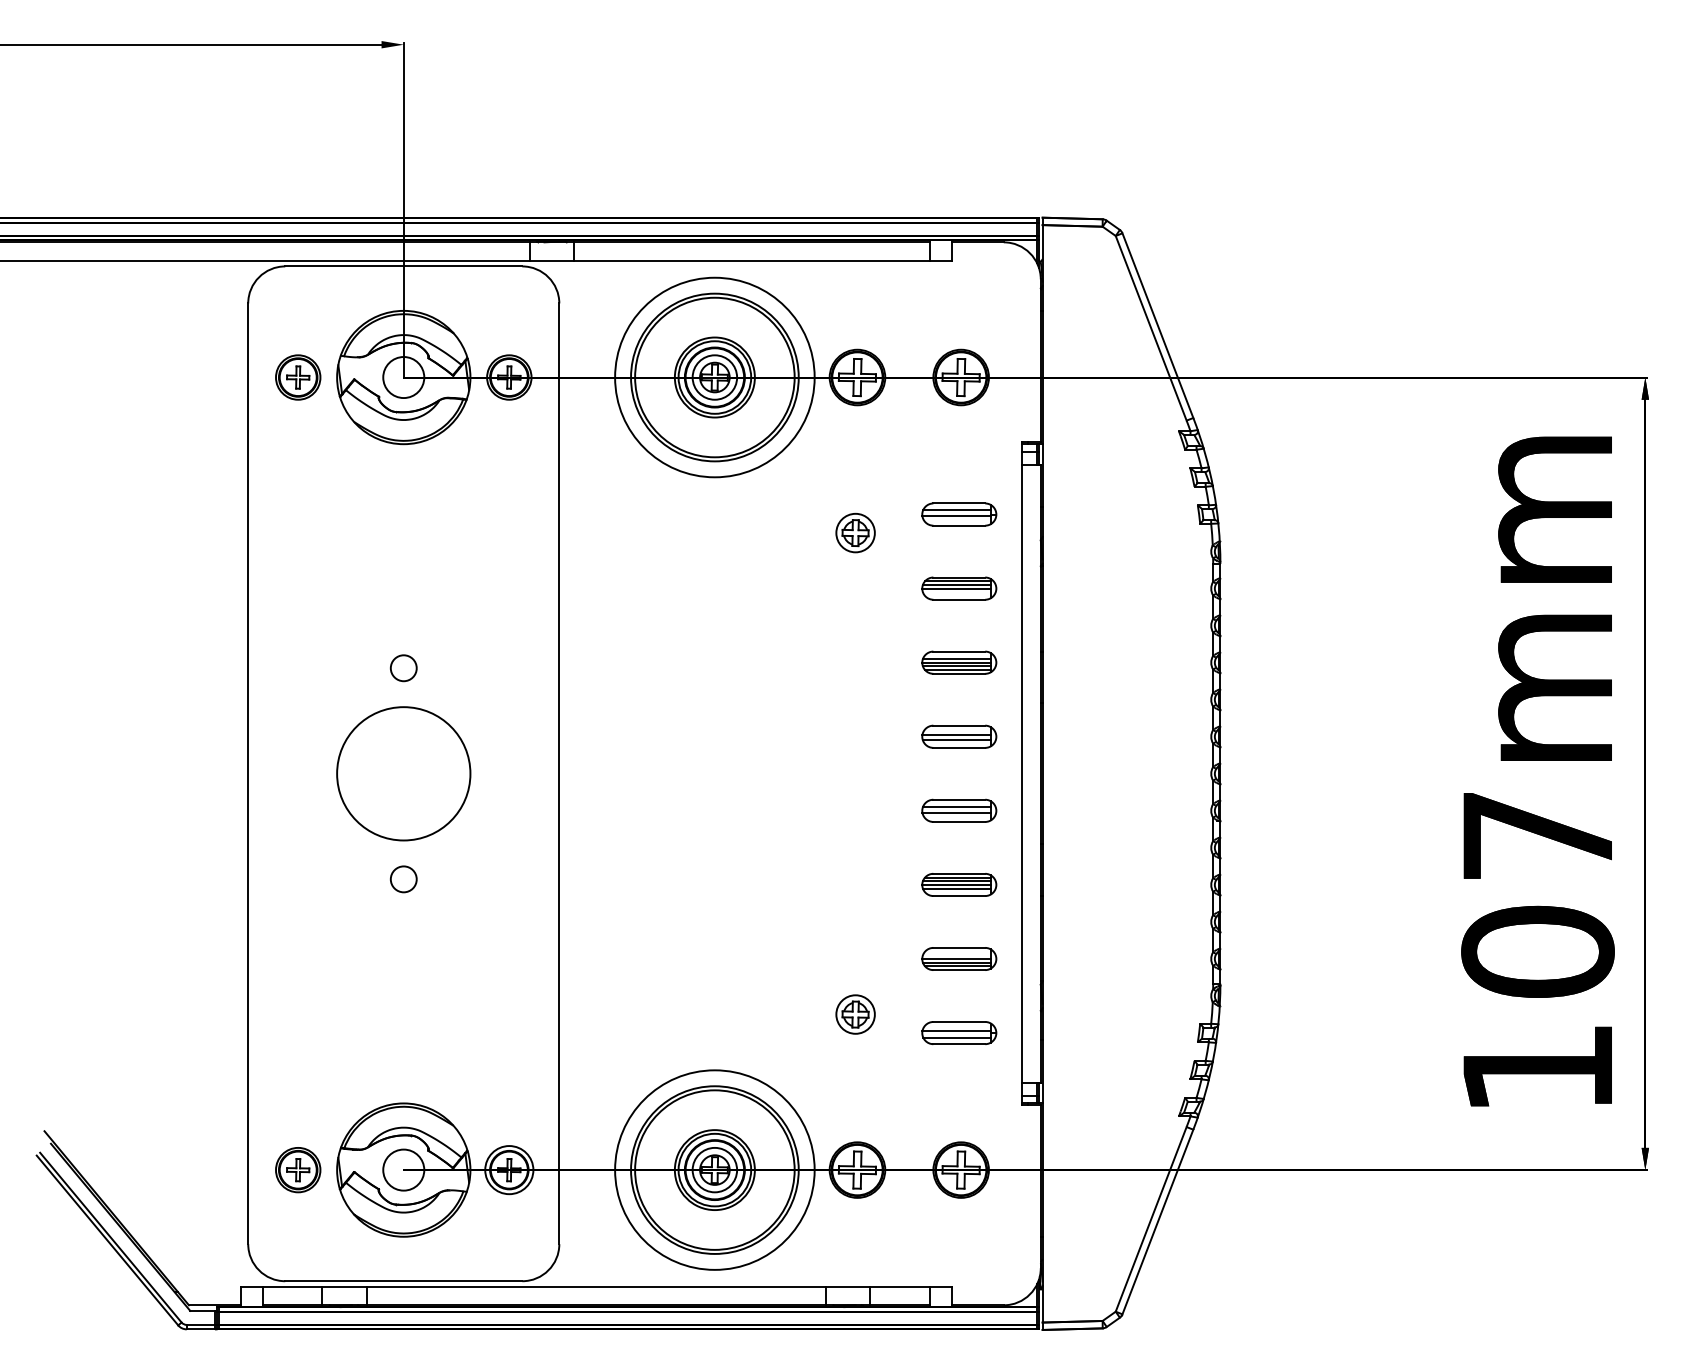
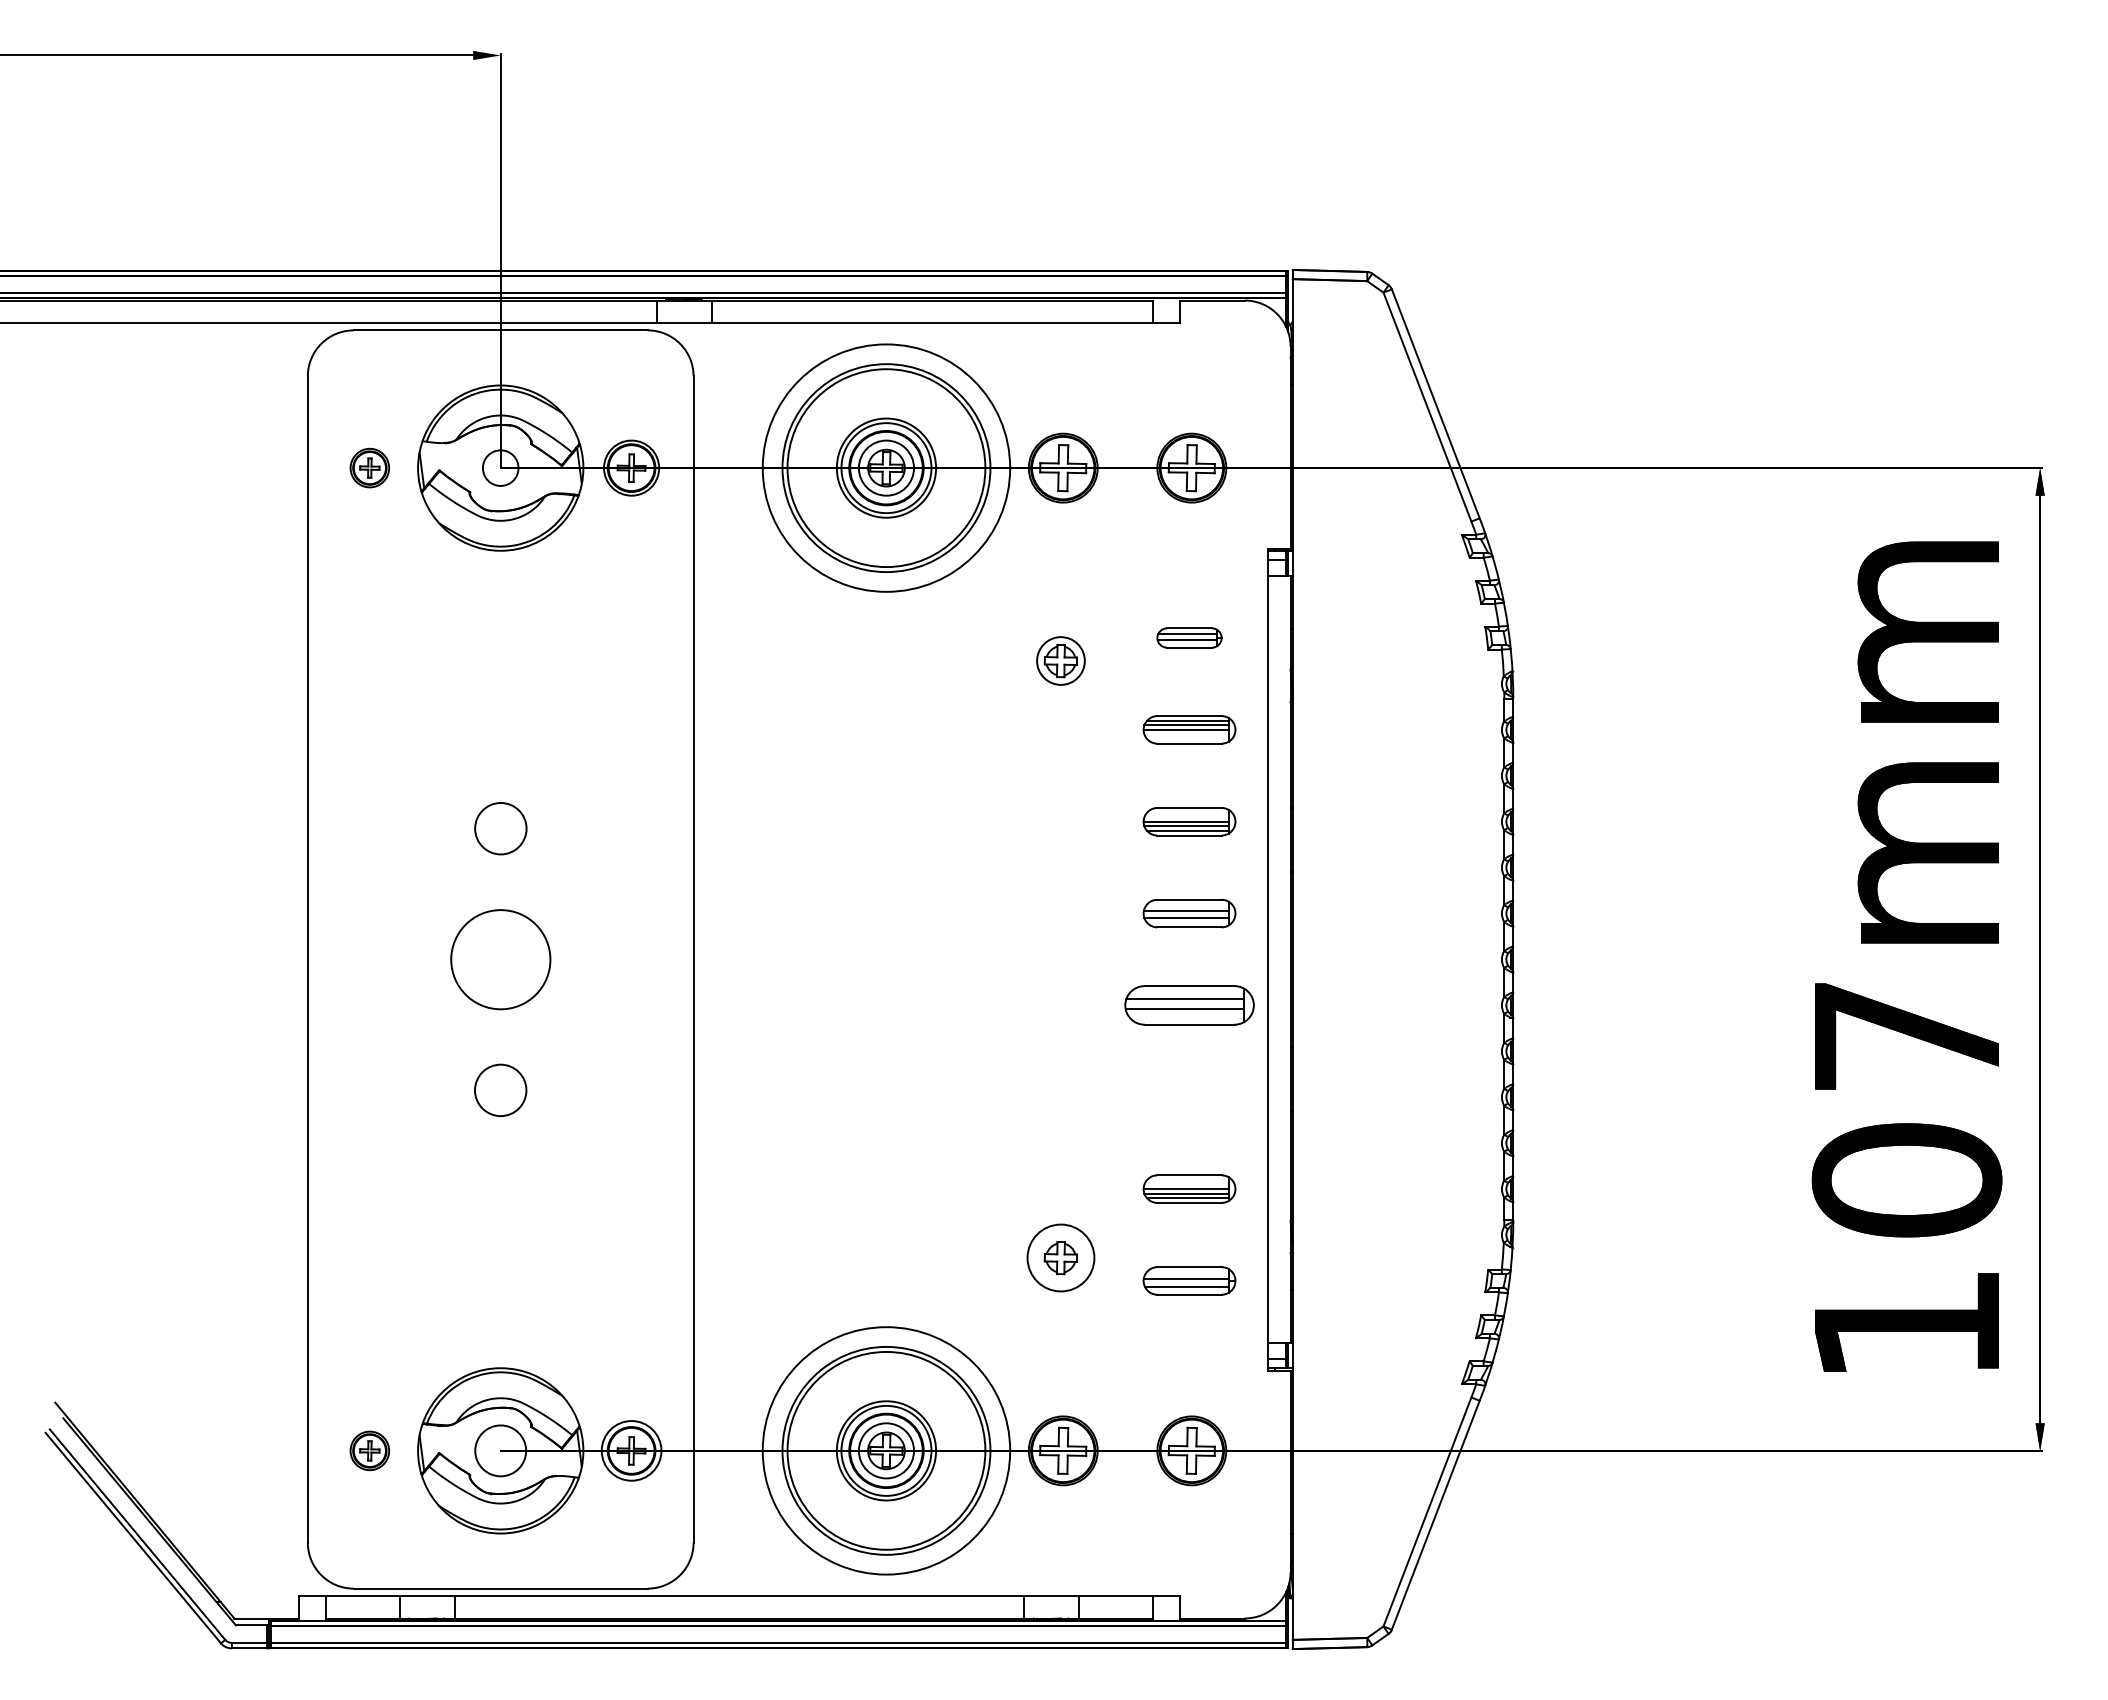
part: (297, 377) -> (369, 467), size x0.7
circle: (403, 377) -> (500, 467), size x0.7
part: (959, 514) -> (1189, 637), size x0.7
line: (956, 659) -> (1186, 817), removed
circle: (403, 668) -> (500, 828), size x1.6
circle: (403, 773) -> (500, 959), size x0.6
part: (959, 810) -> (1189, 1005), size x1.4
circle: (403, 879) -> (500, 1090), size x1.6
part: (959, 884) -> (1189, 1096), removed
circle: (855, 1014) -> (1060, 1257), size x1.4
part: (297, 1169) -> (369, 1450), size x0.7

